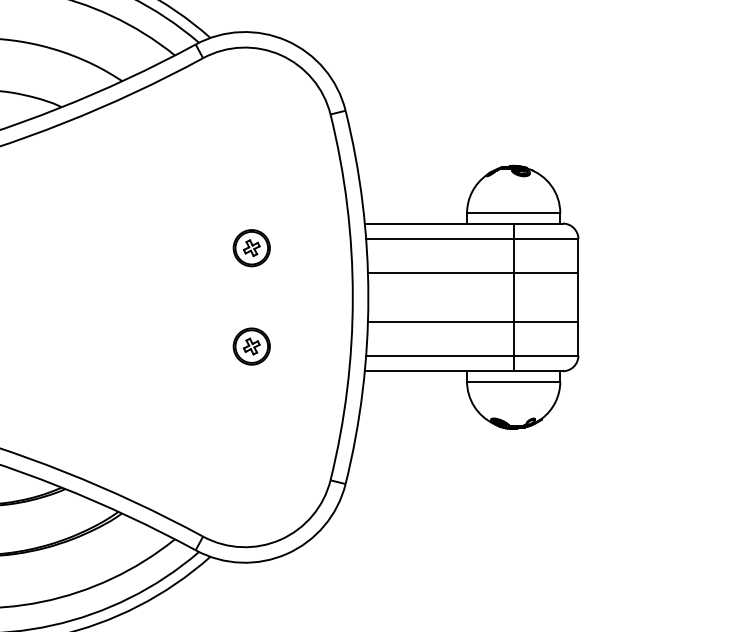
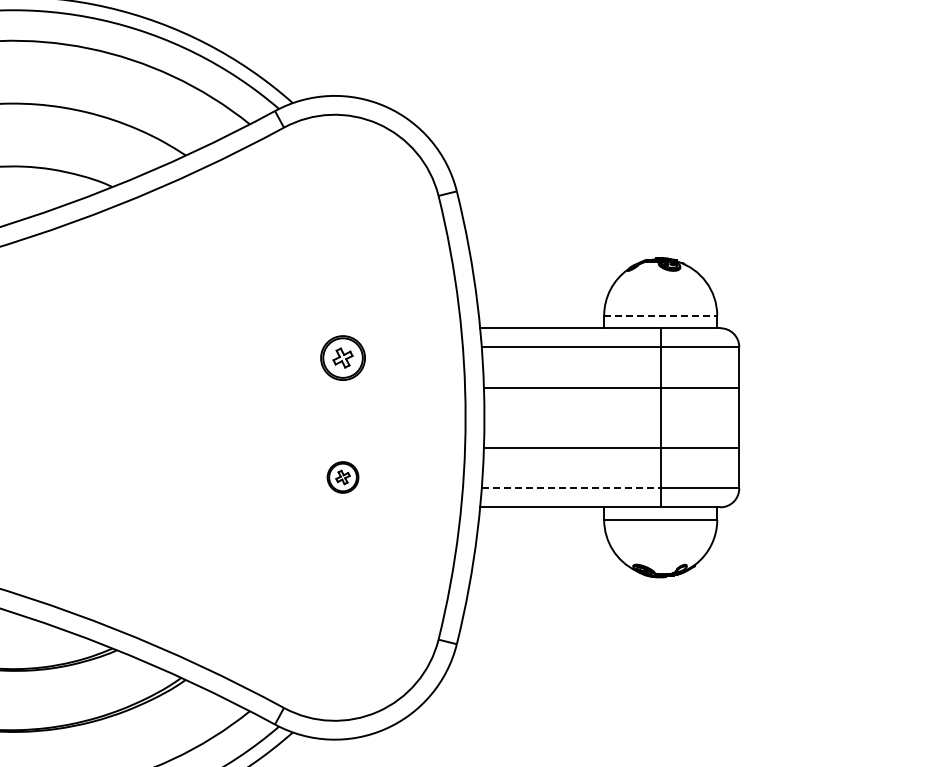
line: (513, 213) -> (660, 315), solid -> dashed
part: (251, 346) -> (342, 477), size x0.7
line: (440, 355) -> (571, 488), solid -> dashed

